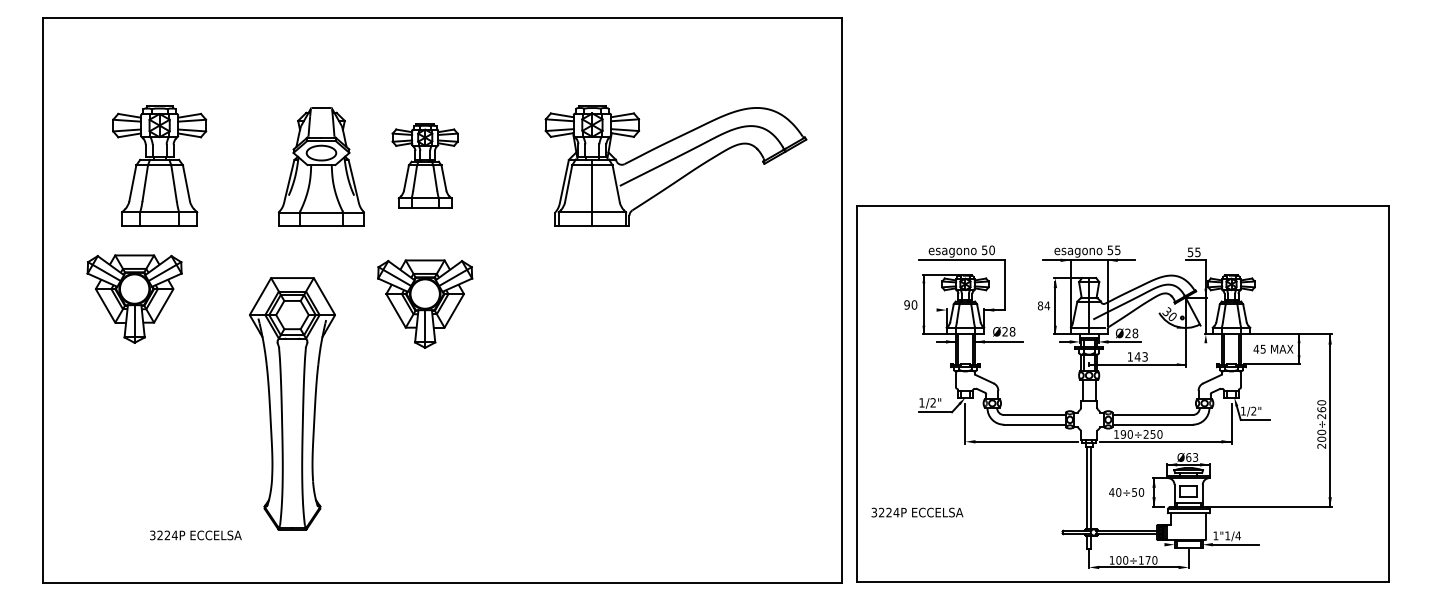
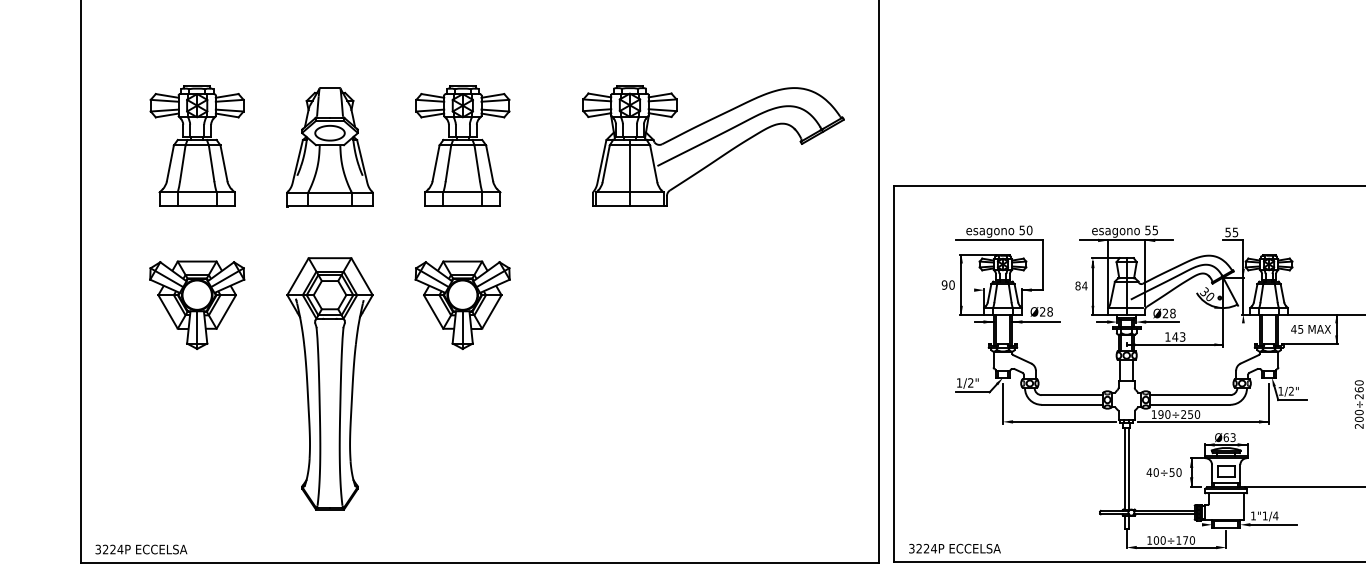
part: (424, 165) -> (462, 145), size x1.43
part: (321, 166) -> (330, 146), moved
part: (134, 298) -> (197, 304), moved
part: (425, 303) -> (463, 304), moved
text: (917, 512) -> (955, 548), moved
text: (195, 535) -> (141, 549), moved

